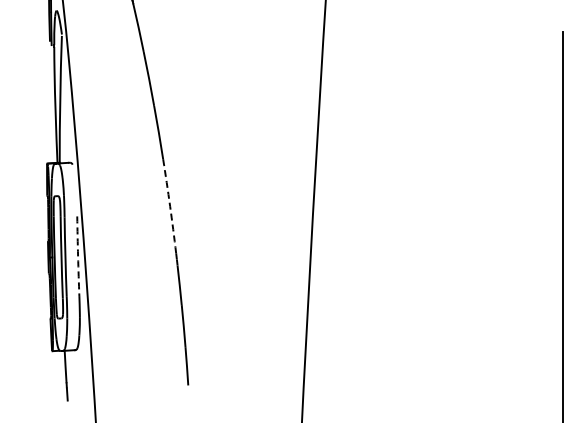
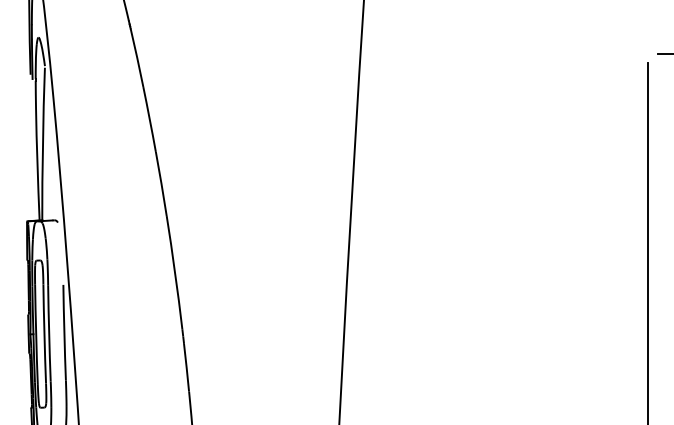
arc: (170, 206) -> (175, 272), dashed -> solid
arc: (78, 256) -> (64, 333), dashed -> solid

